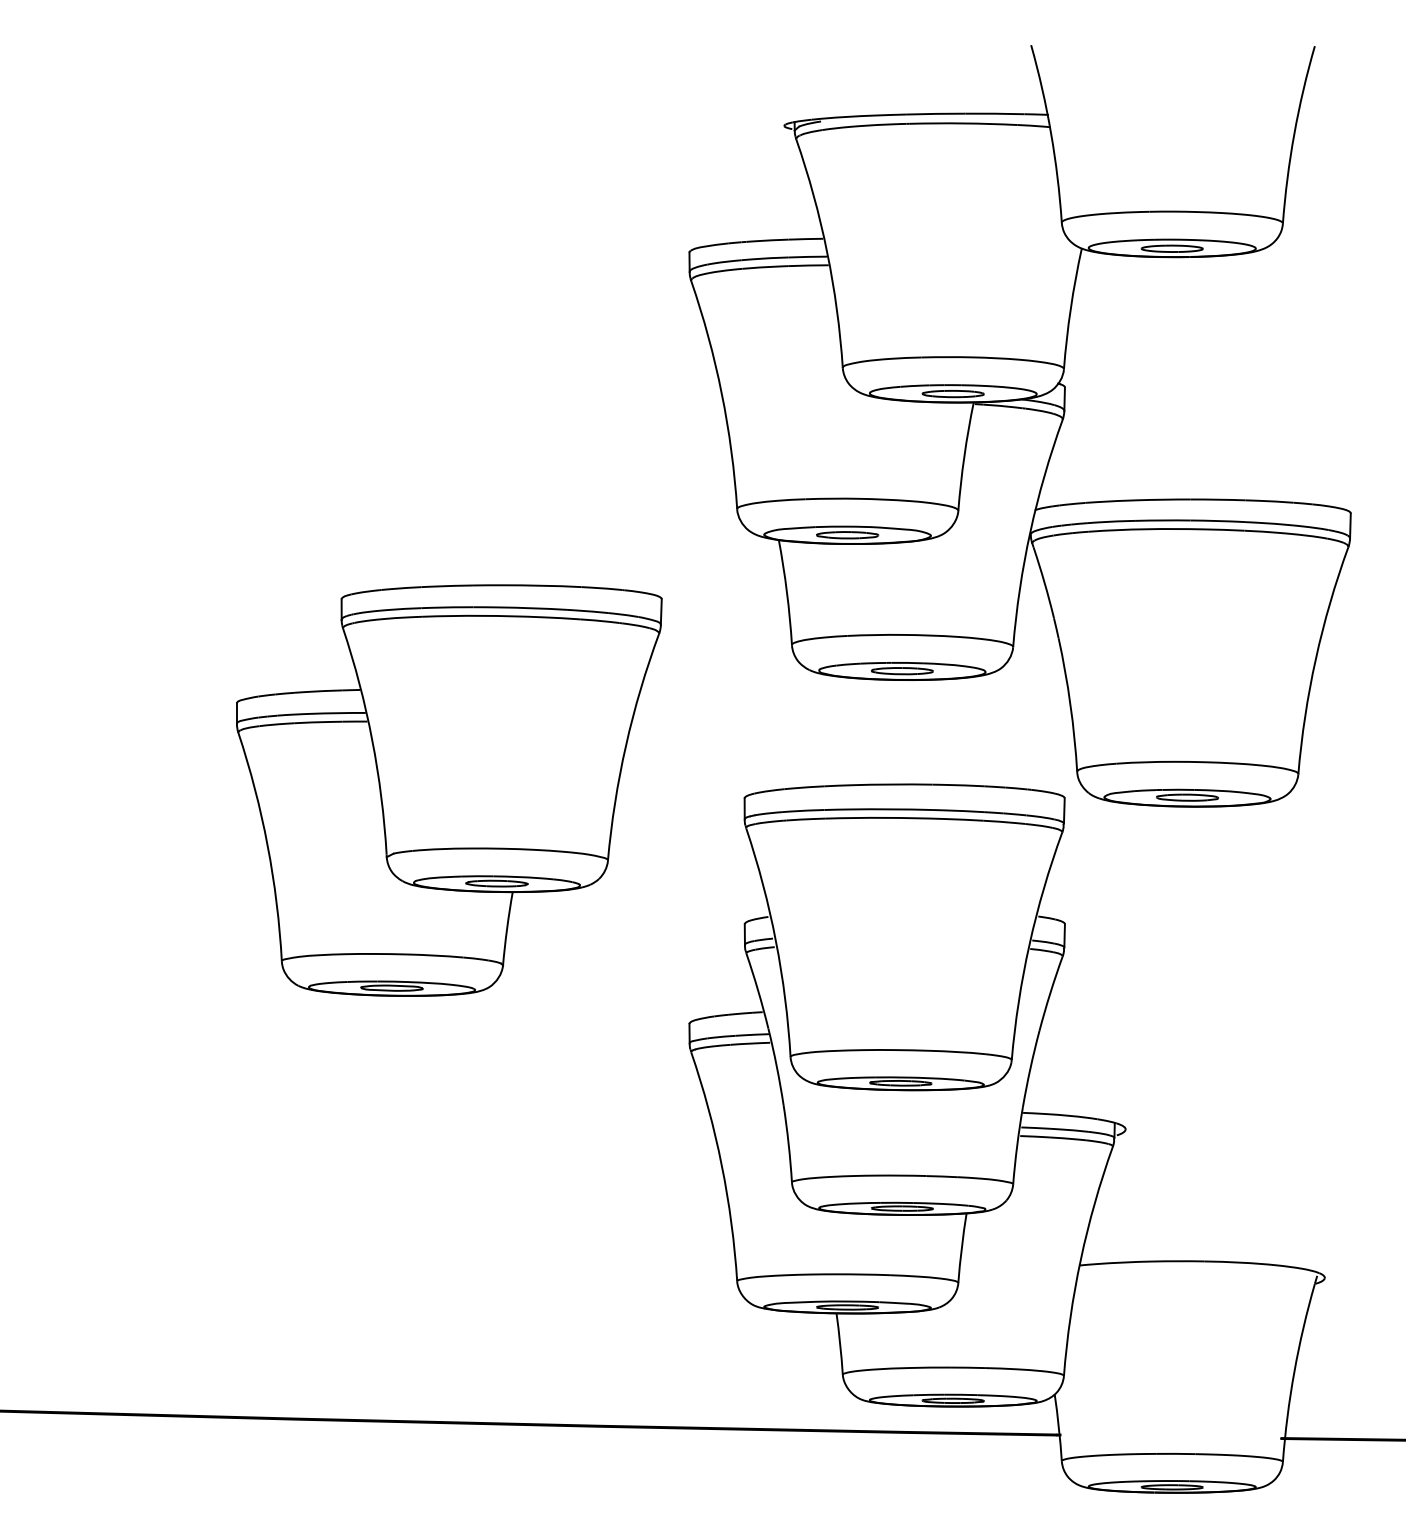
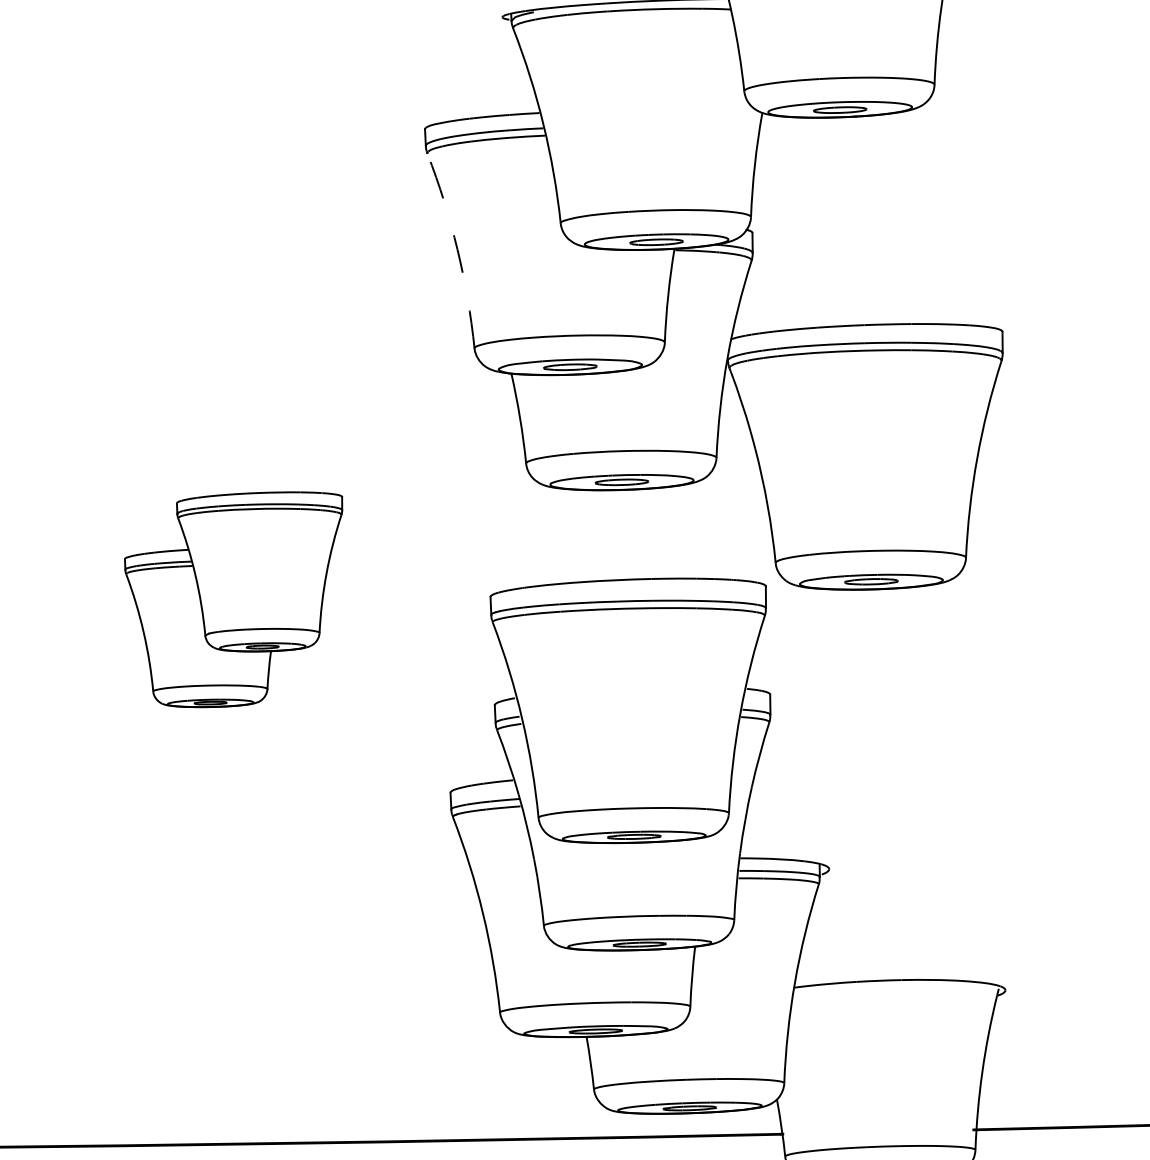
arc: (721, 393) -> (457, 249), solid -> dashed
part: (449, 790) -> (236, 599), size x0.6

